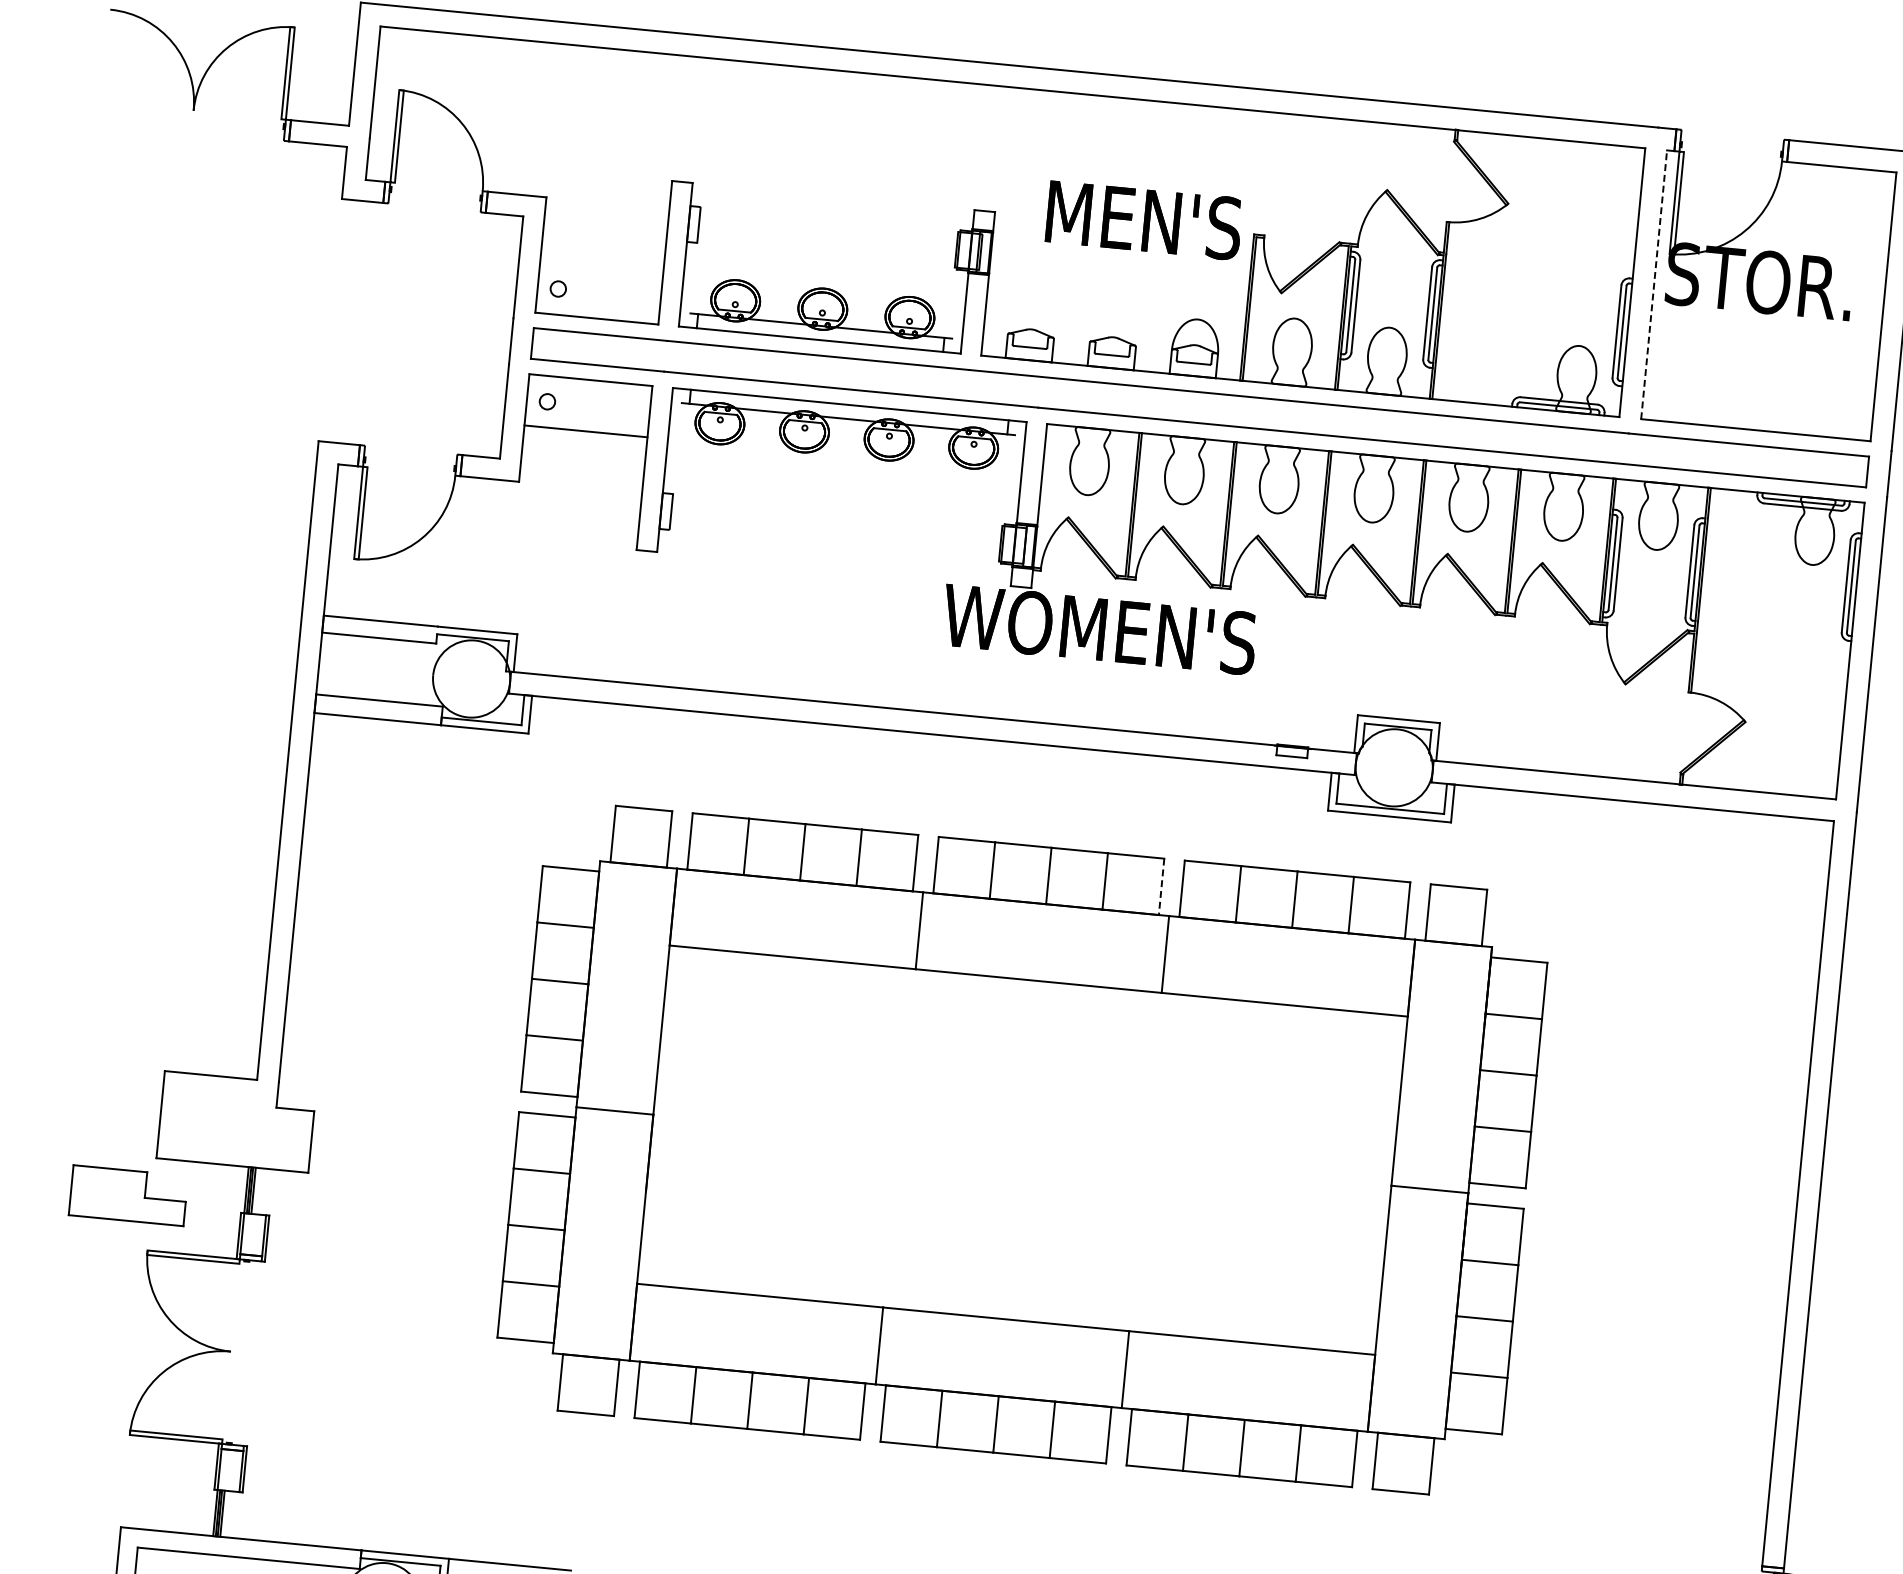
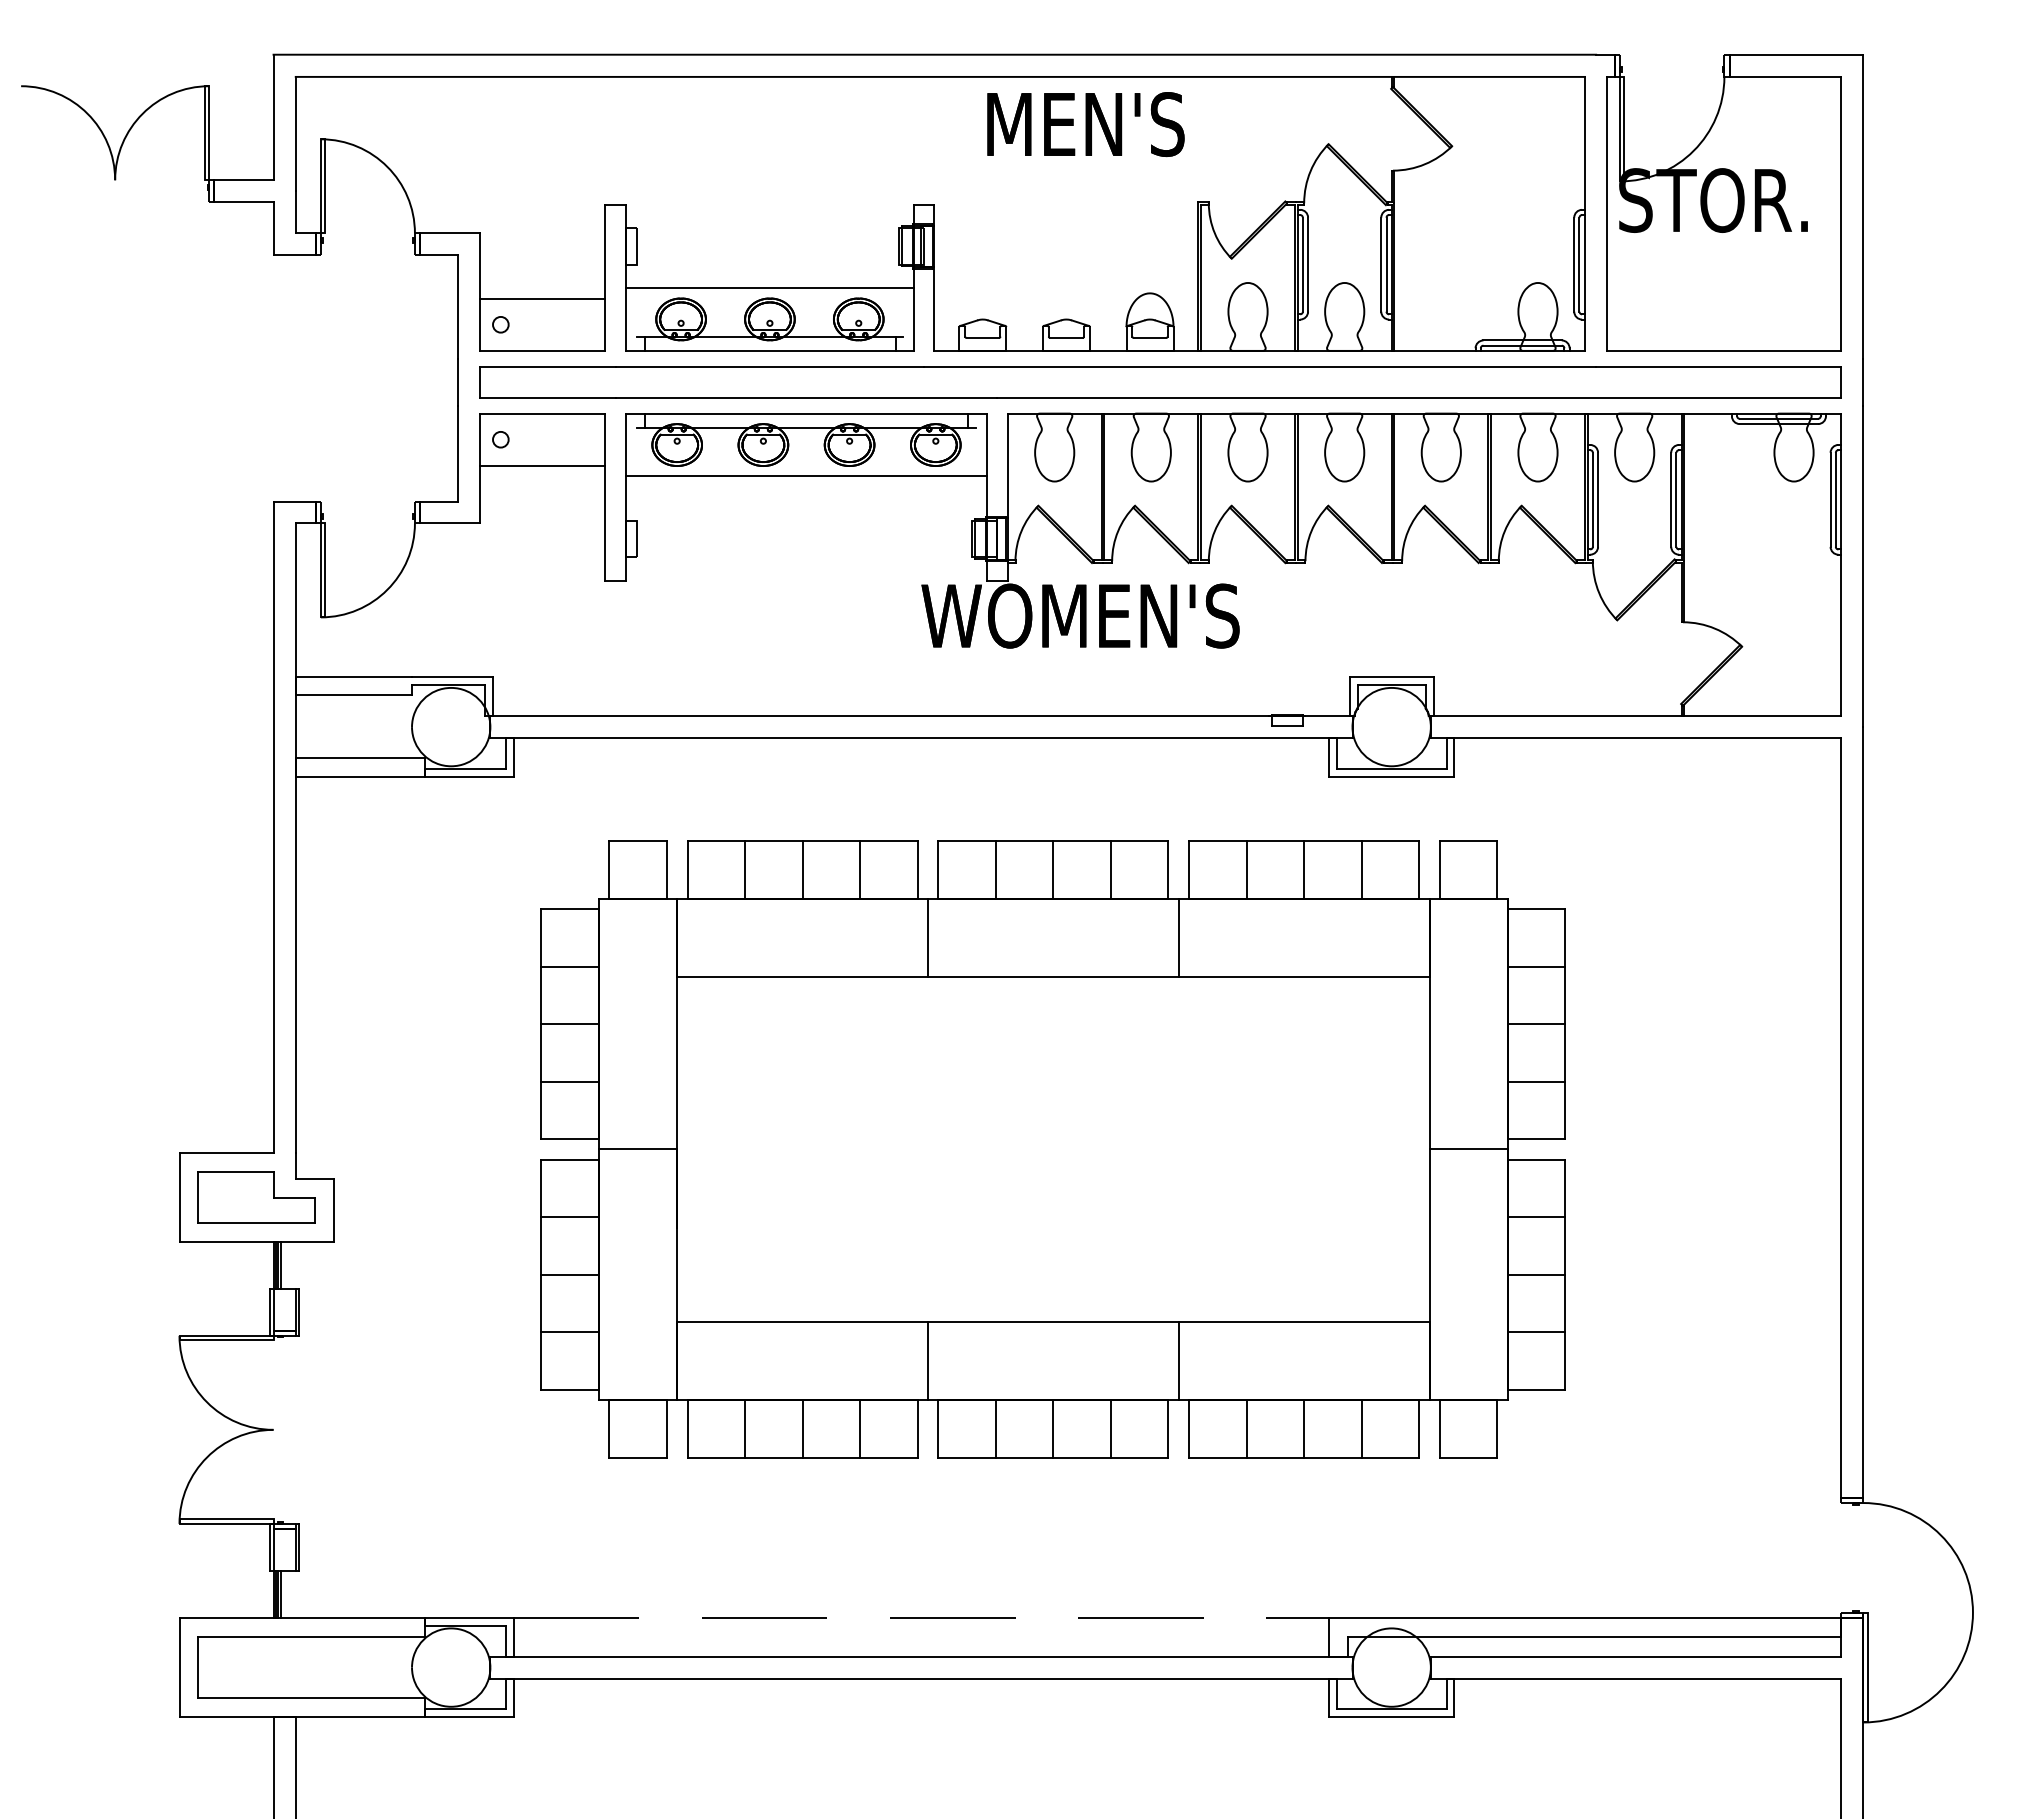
text: (1143, 220) -> (1085, 124), moved
line: (601, 267) -> (542, 298), added
line: (825, 278) -> (769, 288), added
line: (1654, 284) -> (1607, 213), dashed -> solid
line: (843, 466) -> (806, 476), added
line: (1161, 886) -> (1168, 869), dashed -> solid
part: (128, 1195) -> (256, 1197), moved

